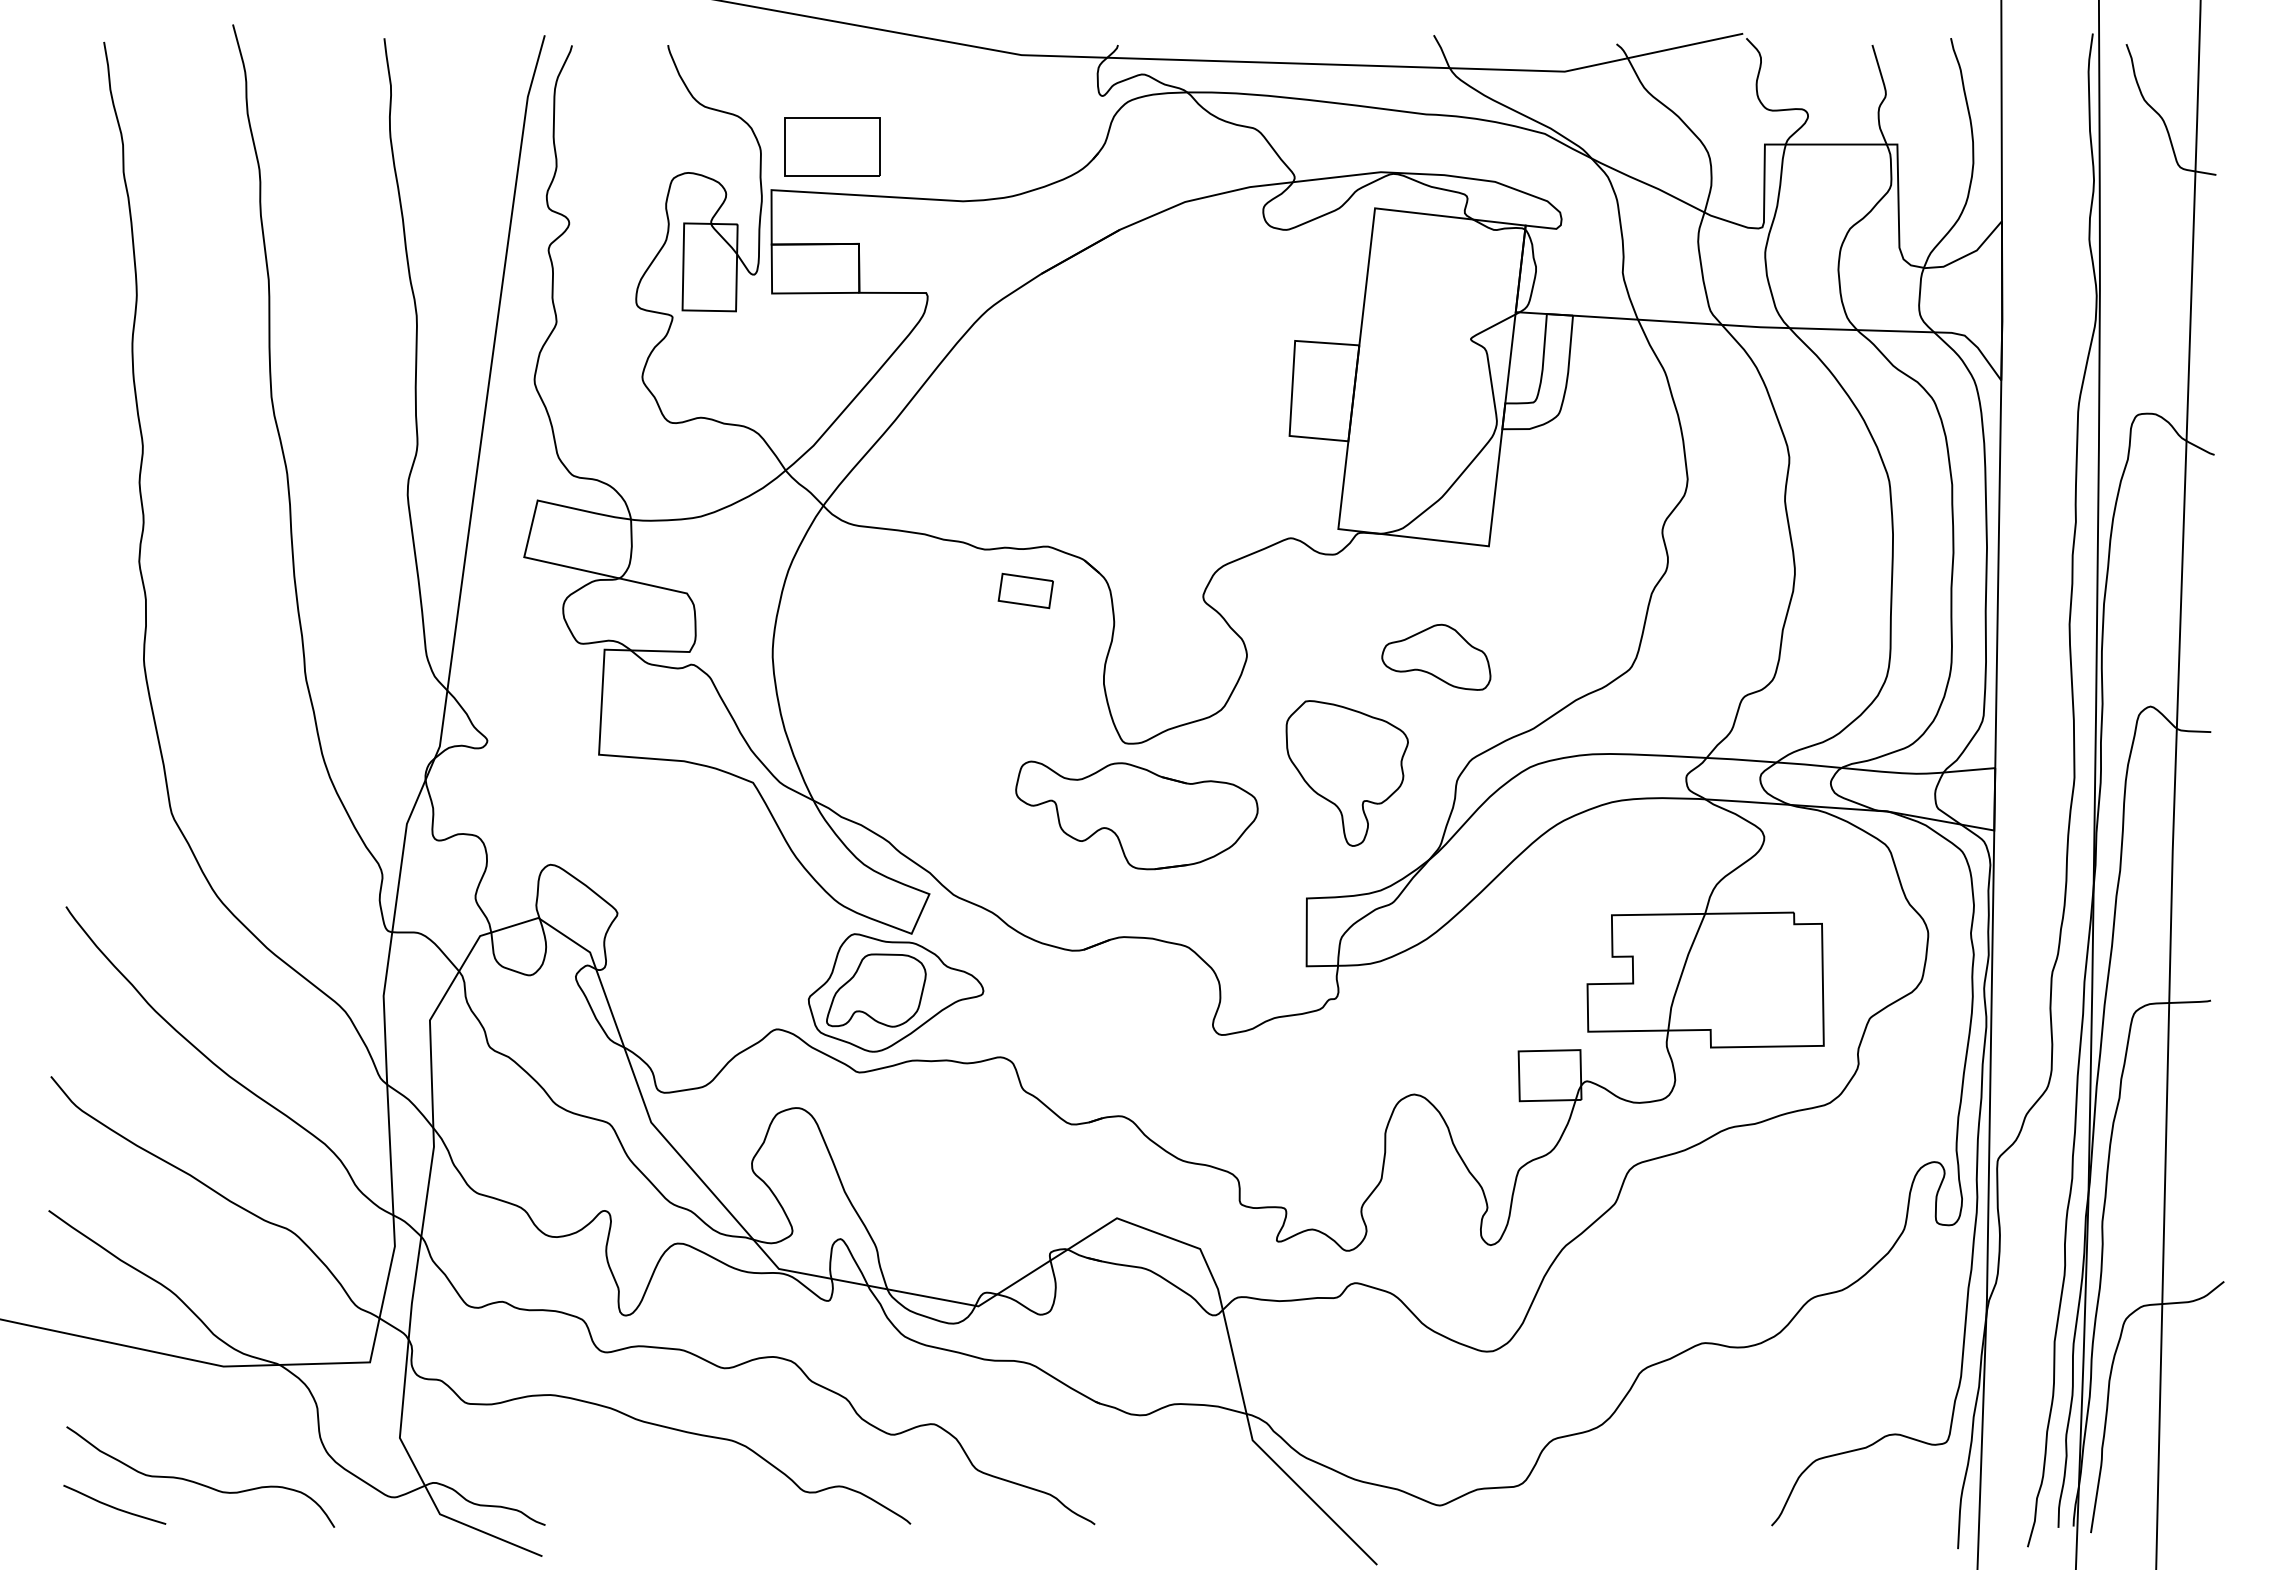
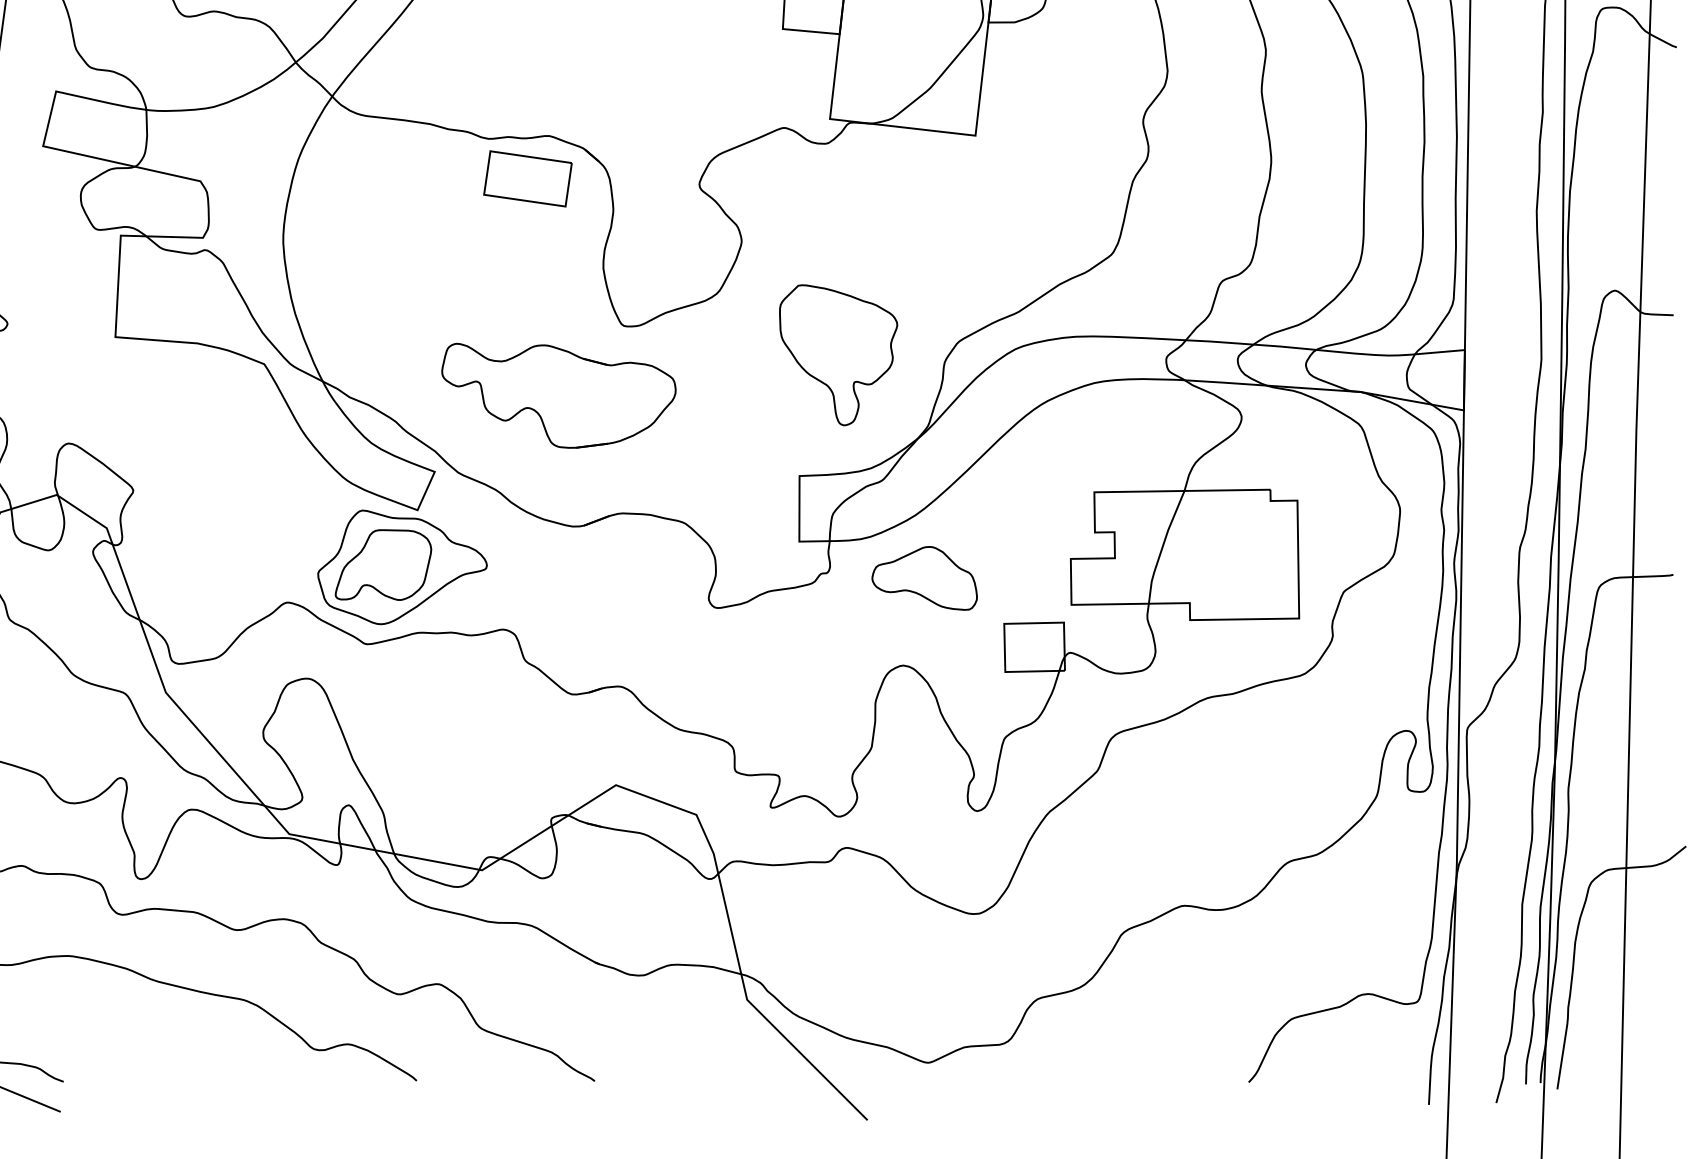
part: (1025, 590) -> (527, 178), size x1.67
part: (1436, 656) -> (924, 577), moved
part: (1136, 815) -> (558, 395), moved

